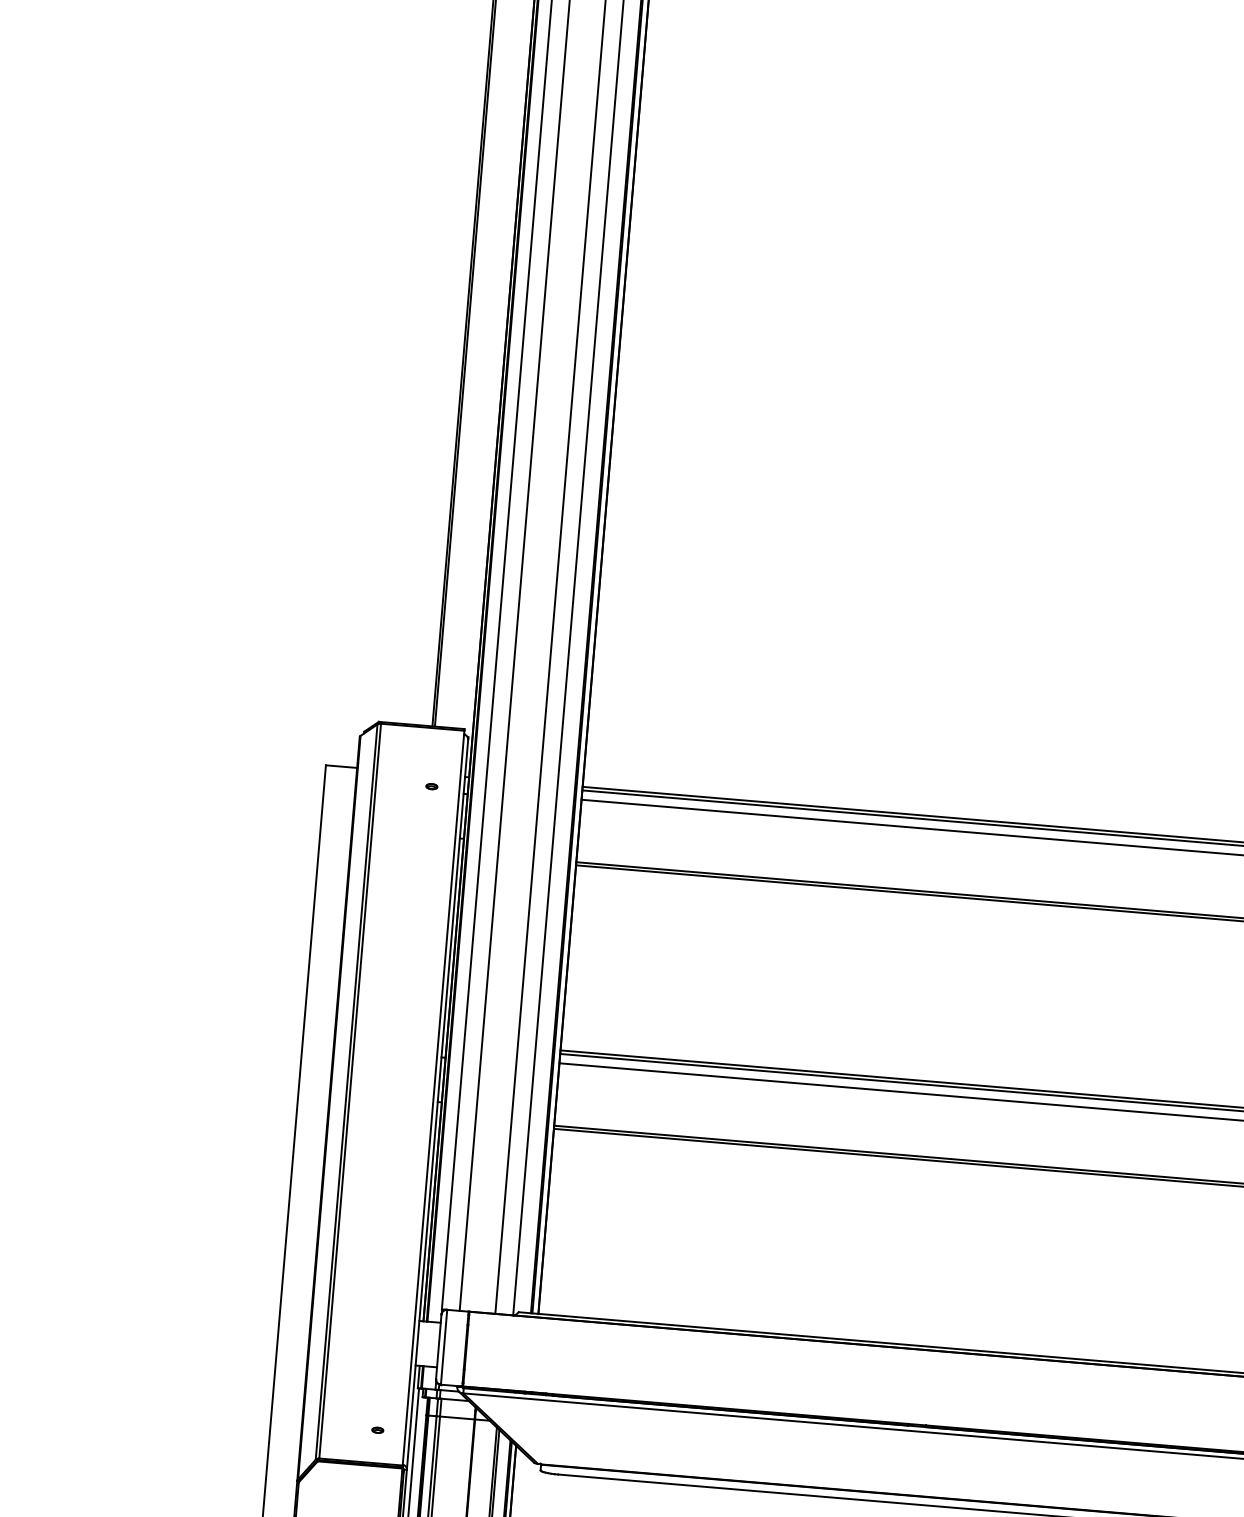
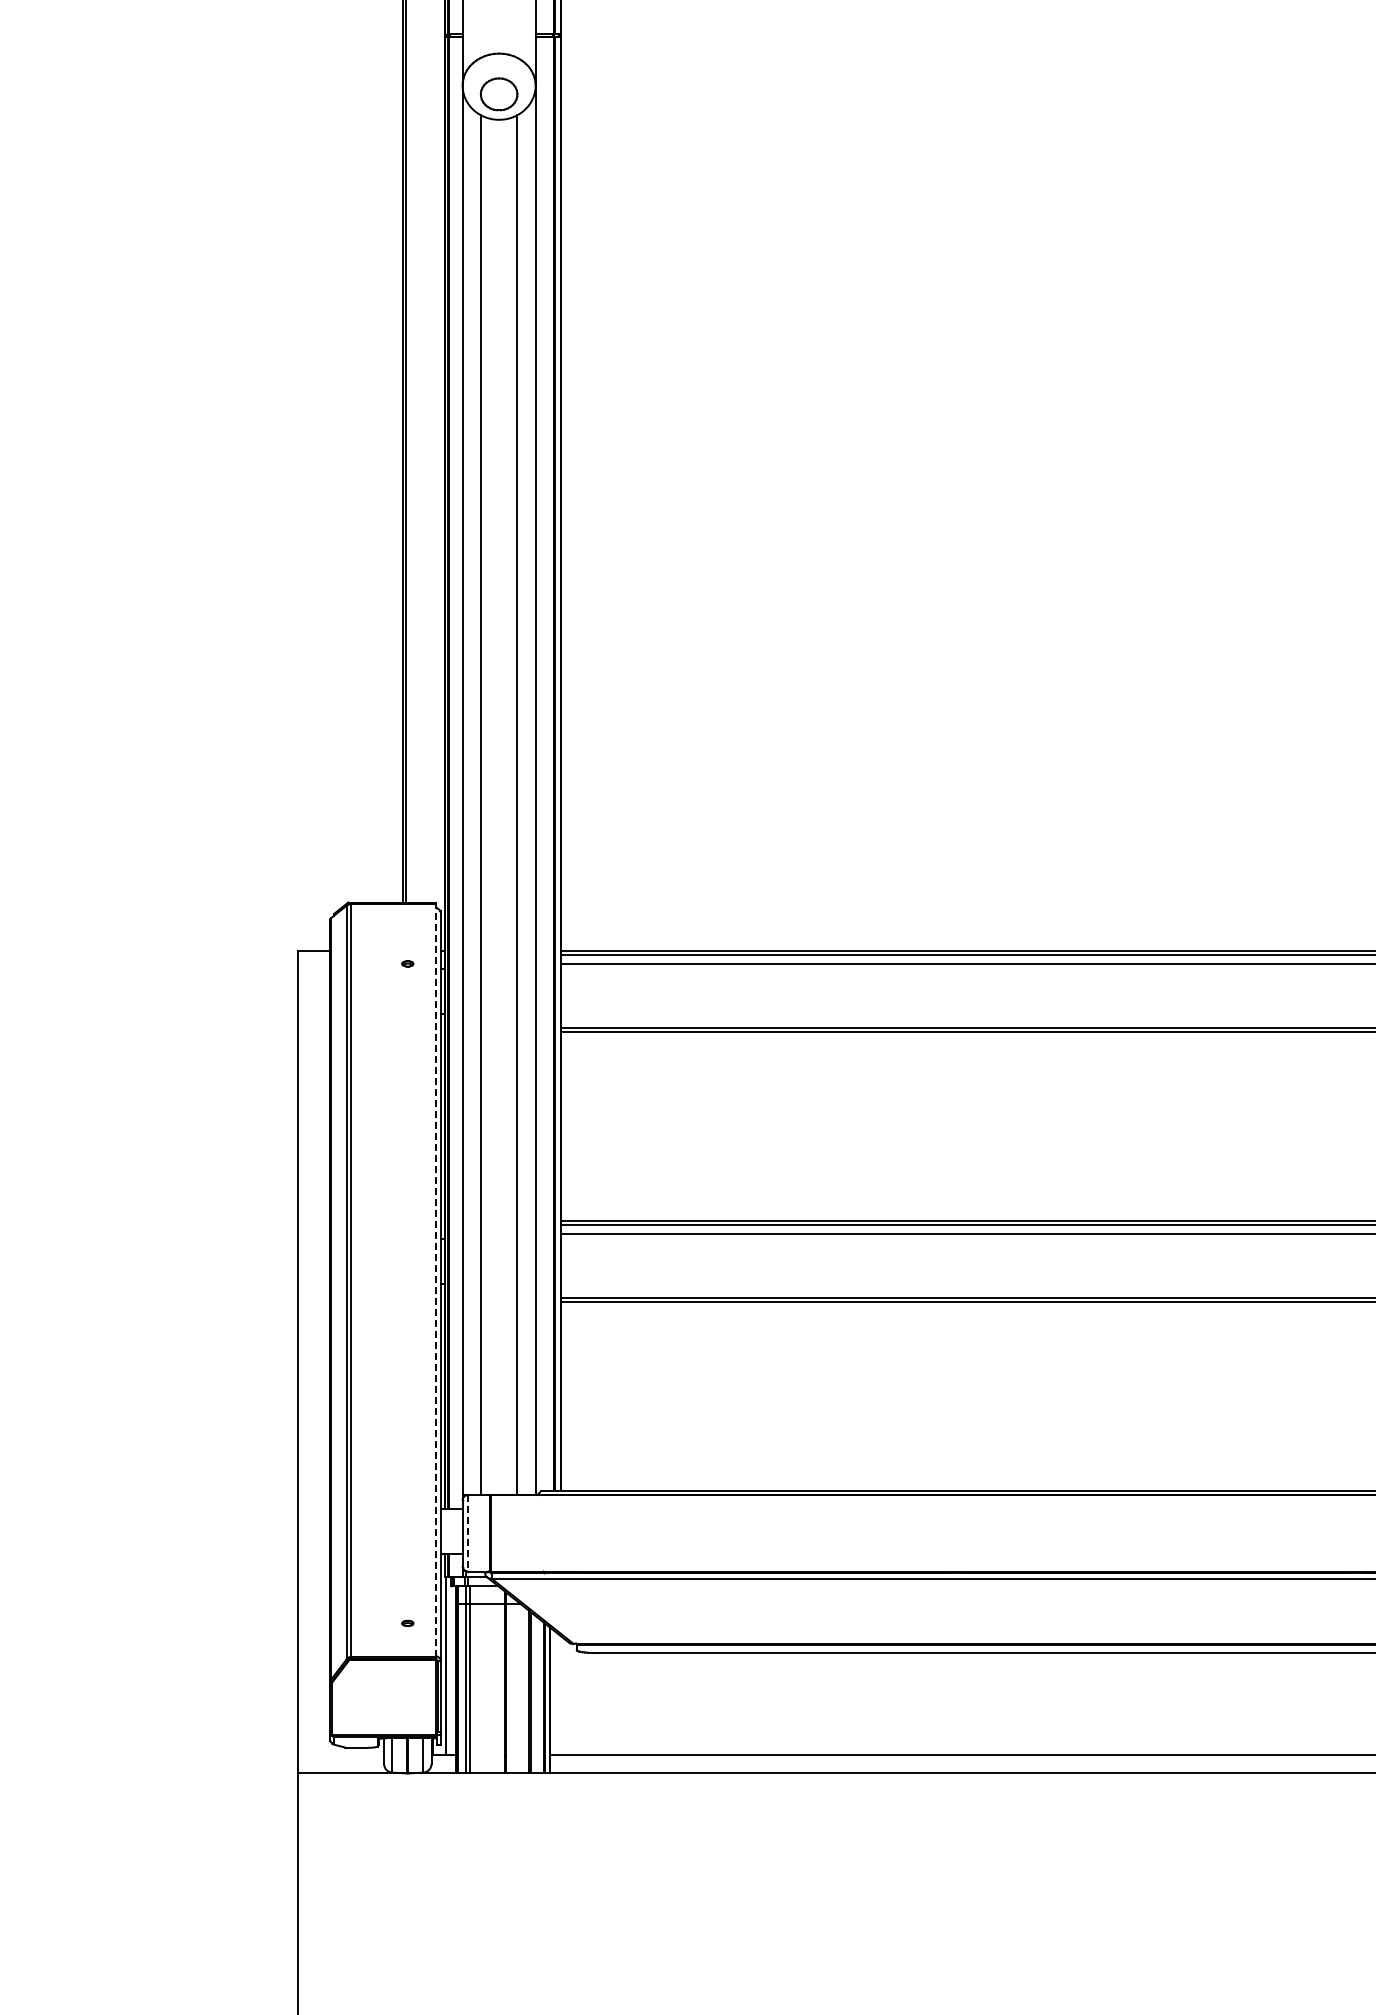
line: (433, 1097) -> (436, 1280), solid -> dashed
line: (444, 1347) -> (468, 1533), solid -> dashed

